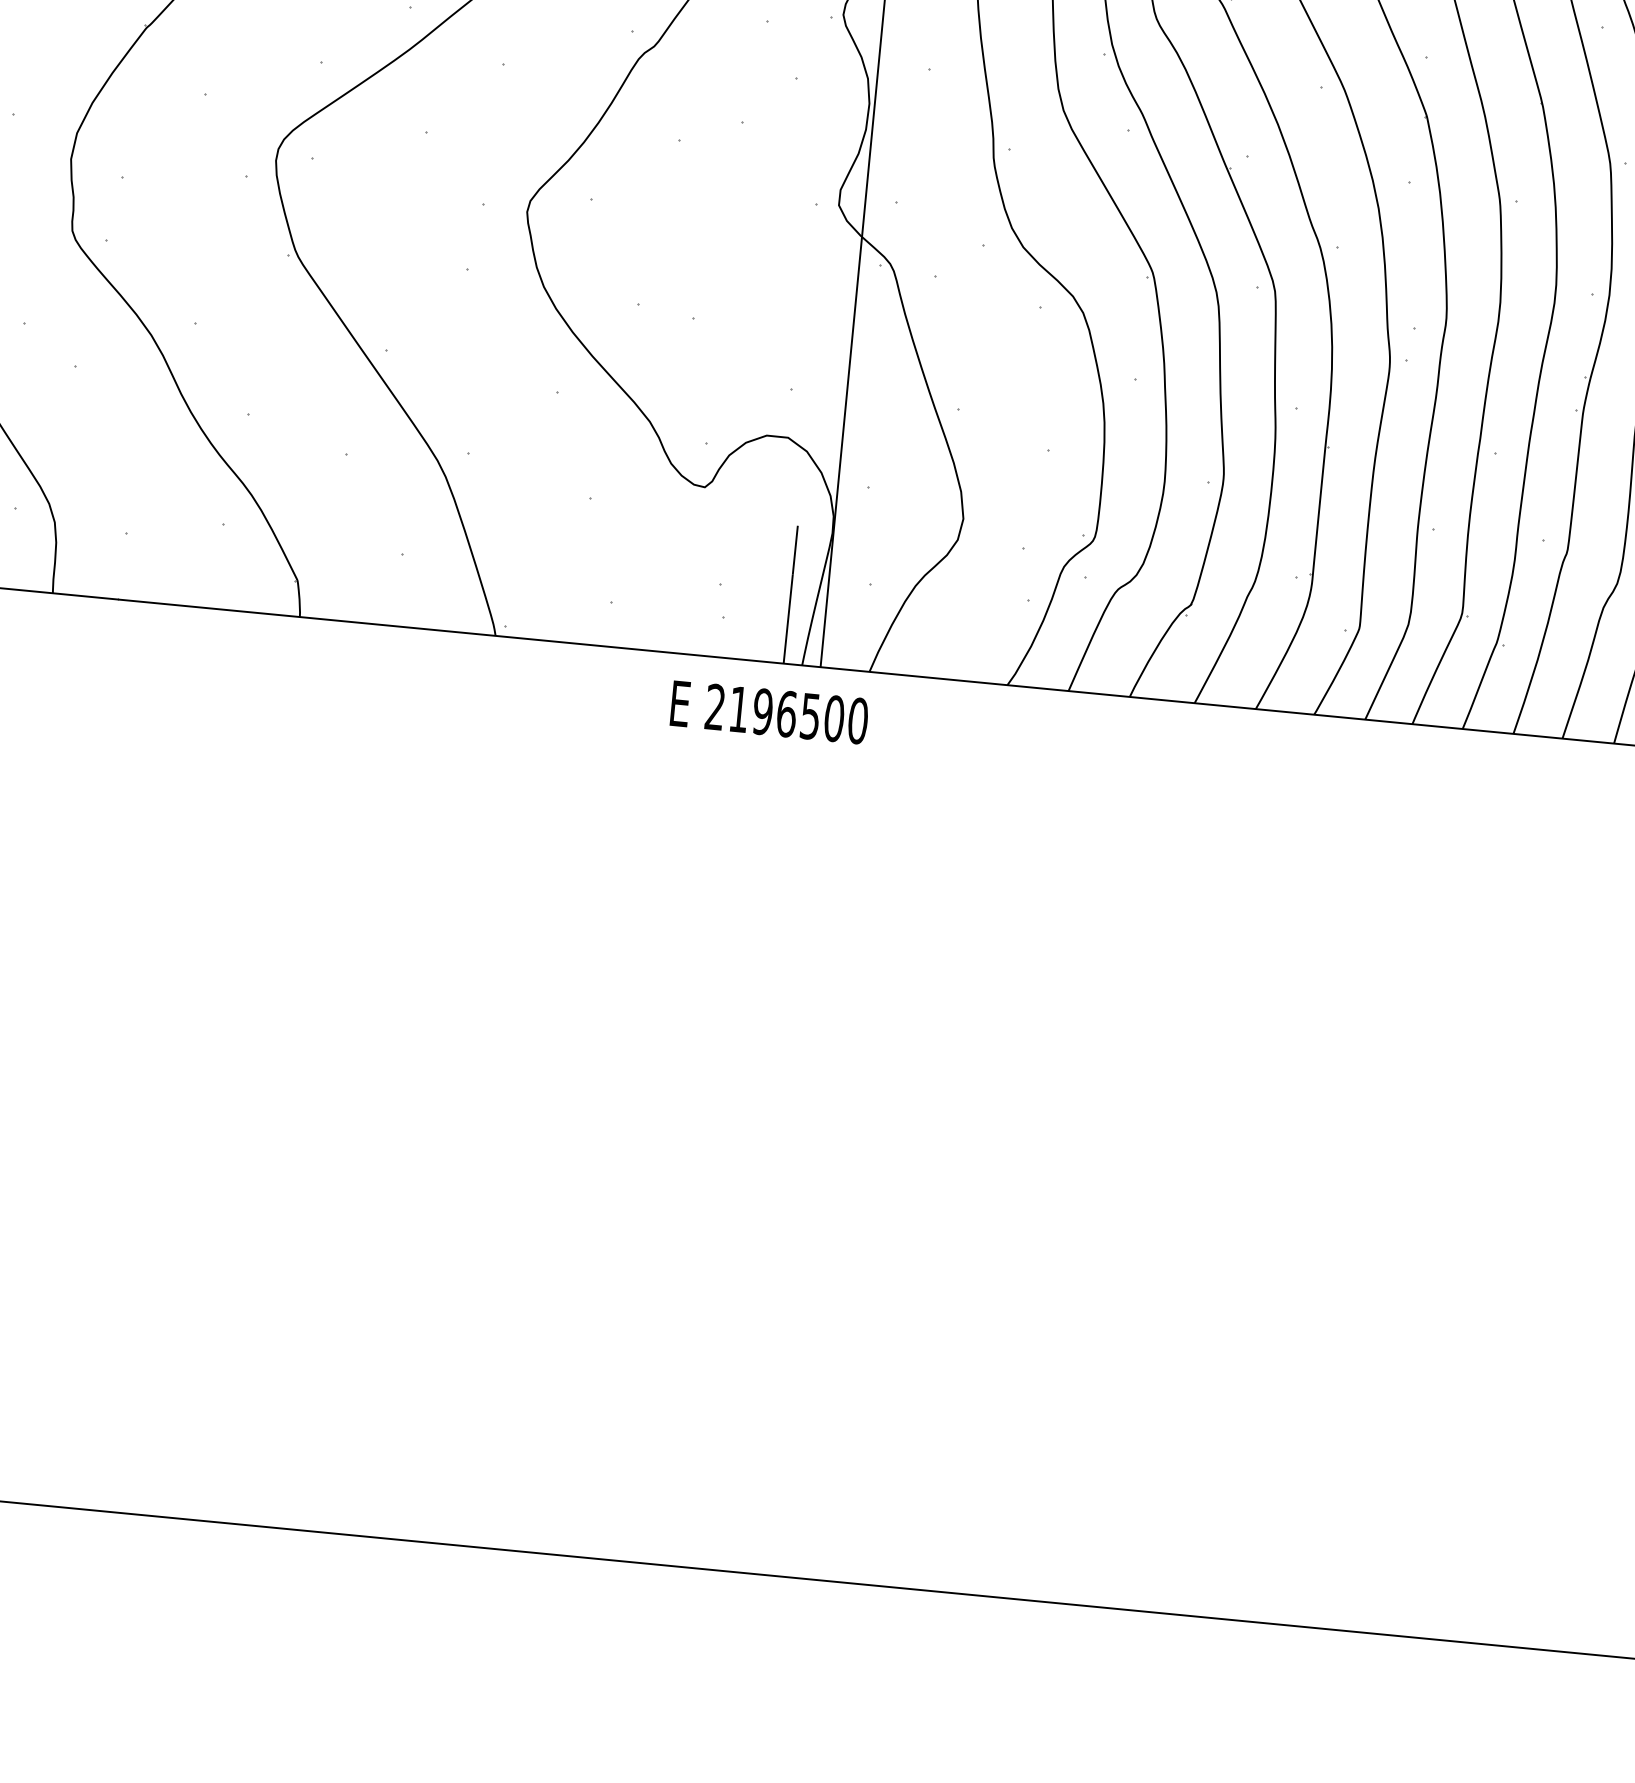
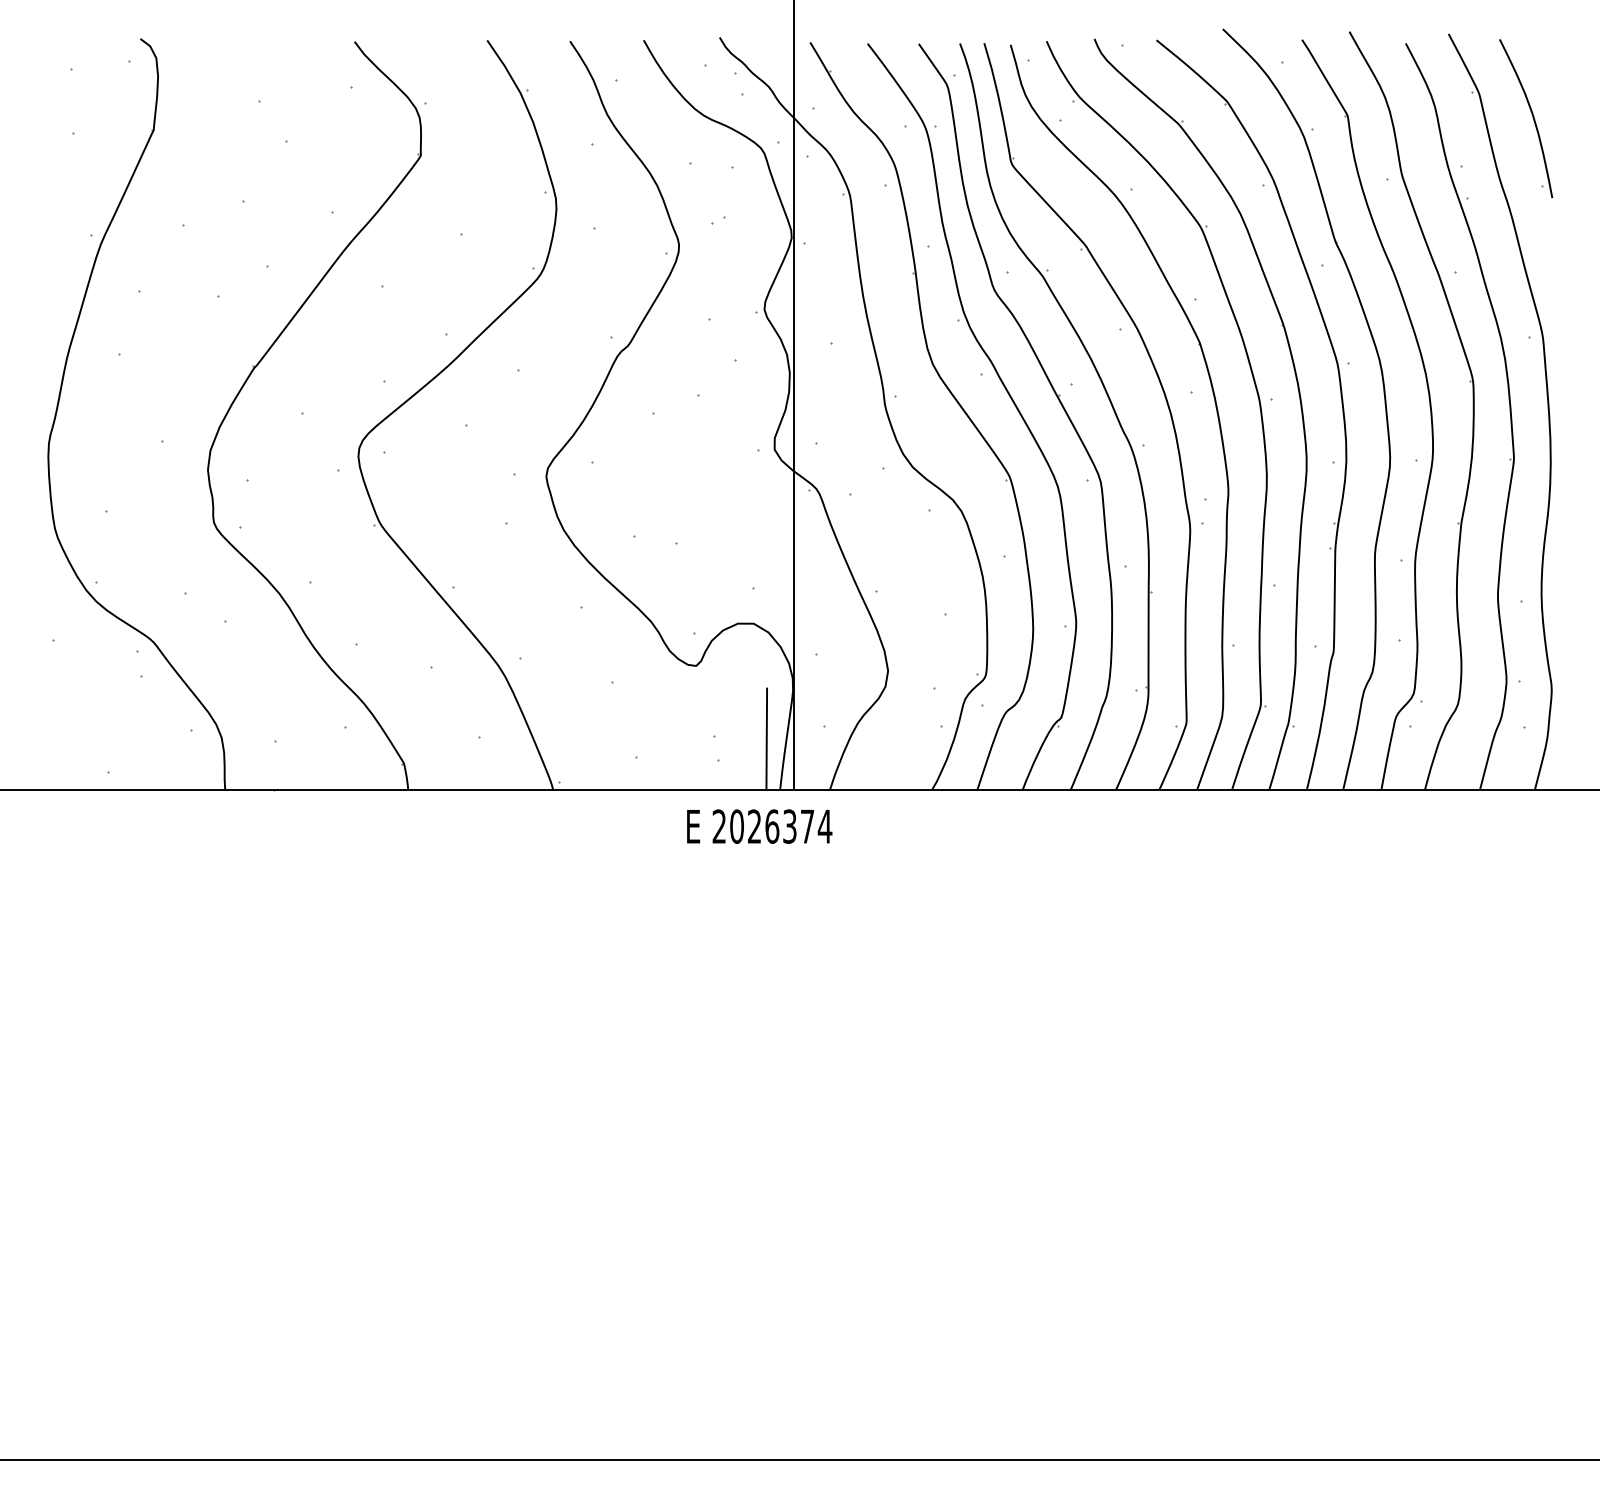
text: (799, 715) -> (781, 826), 2196500 -> 2026374

